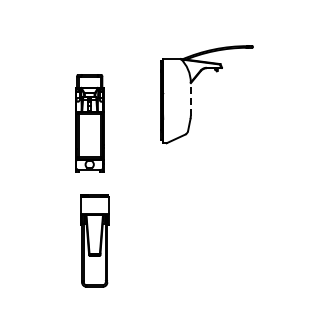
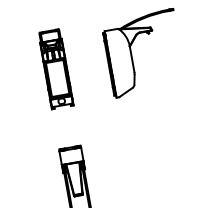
line: (190, 98) -> (131, 58), dashed -> solid
part: (89, 123) -> (55, 69), moved

